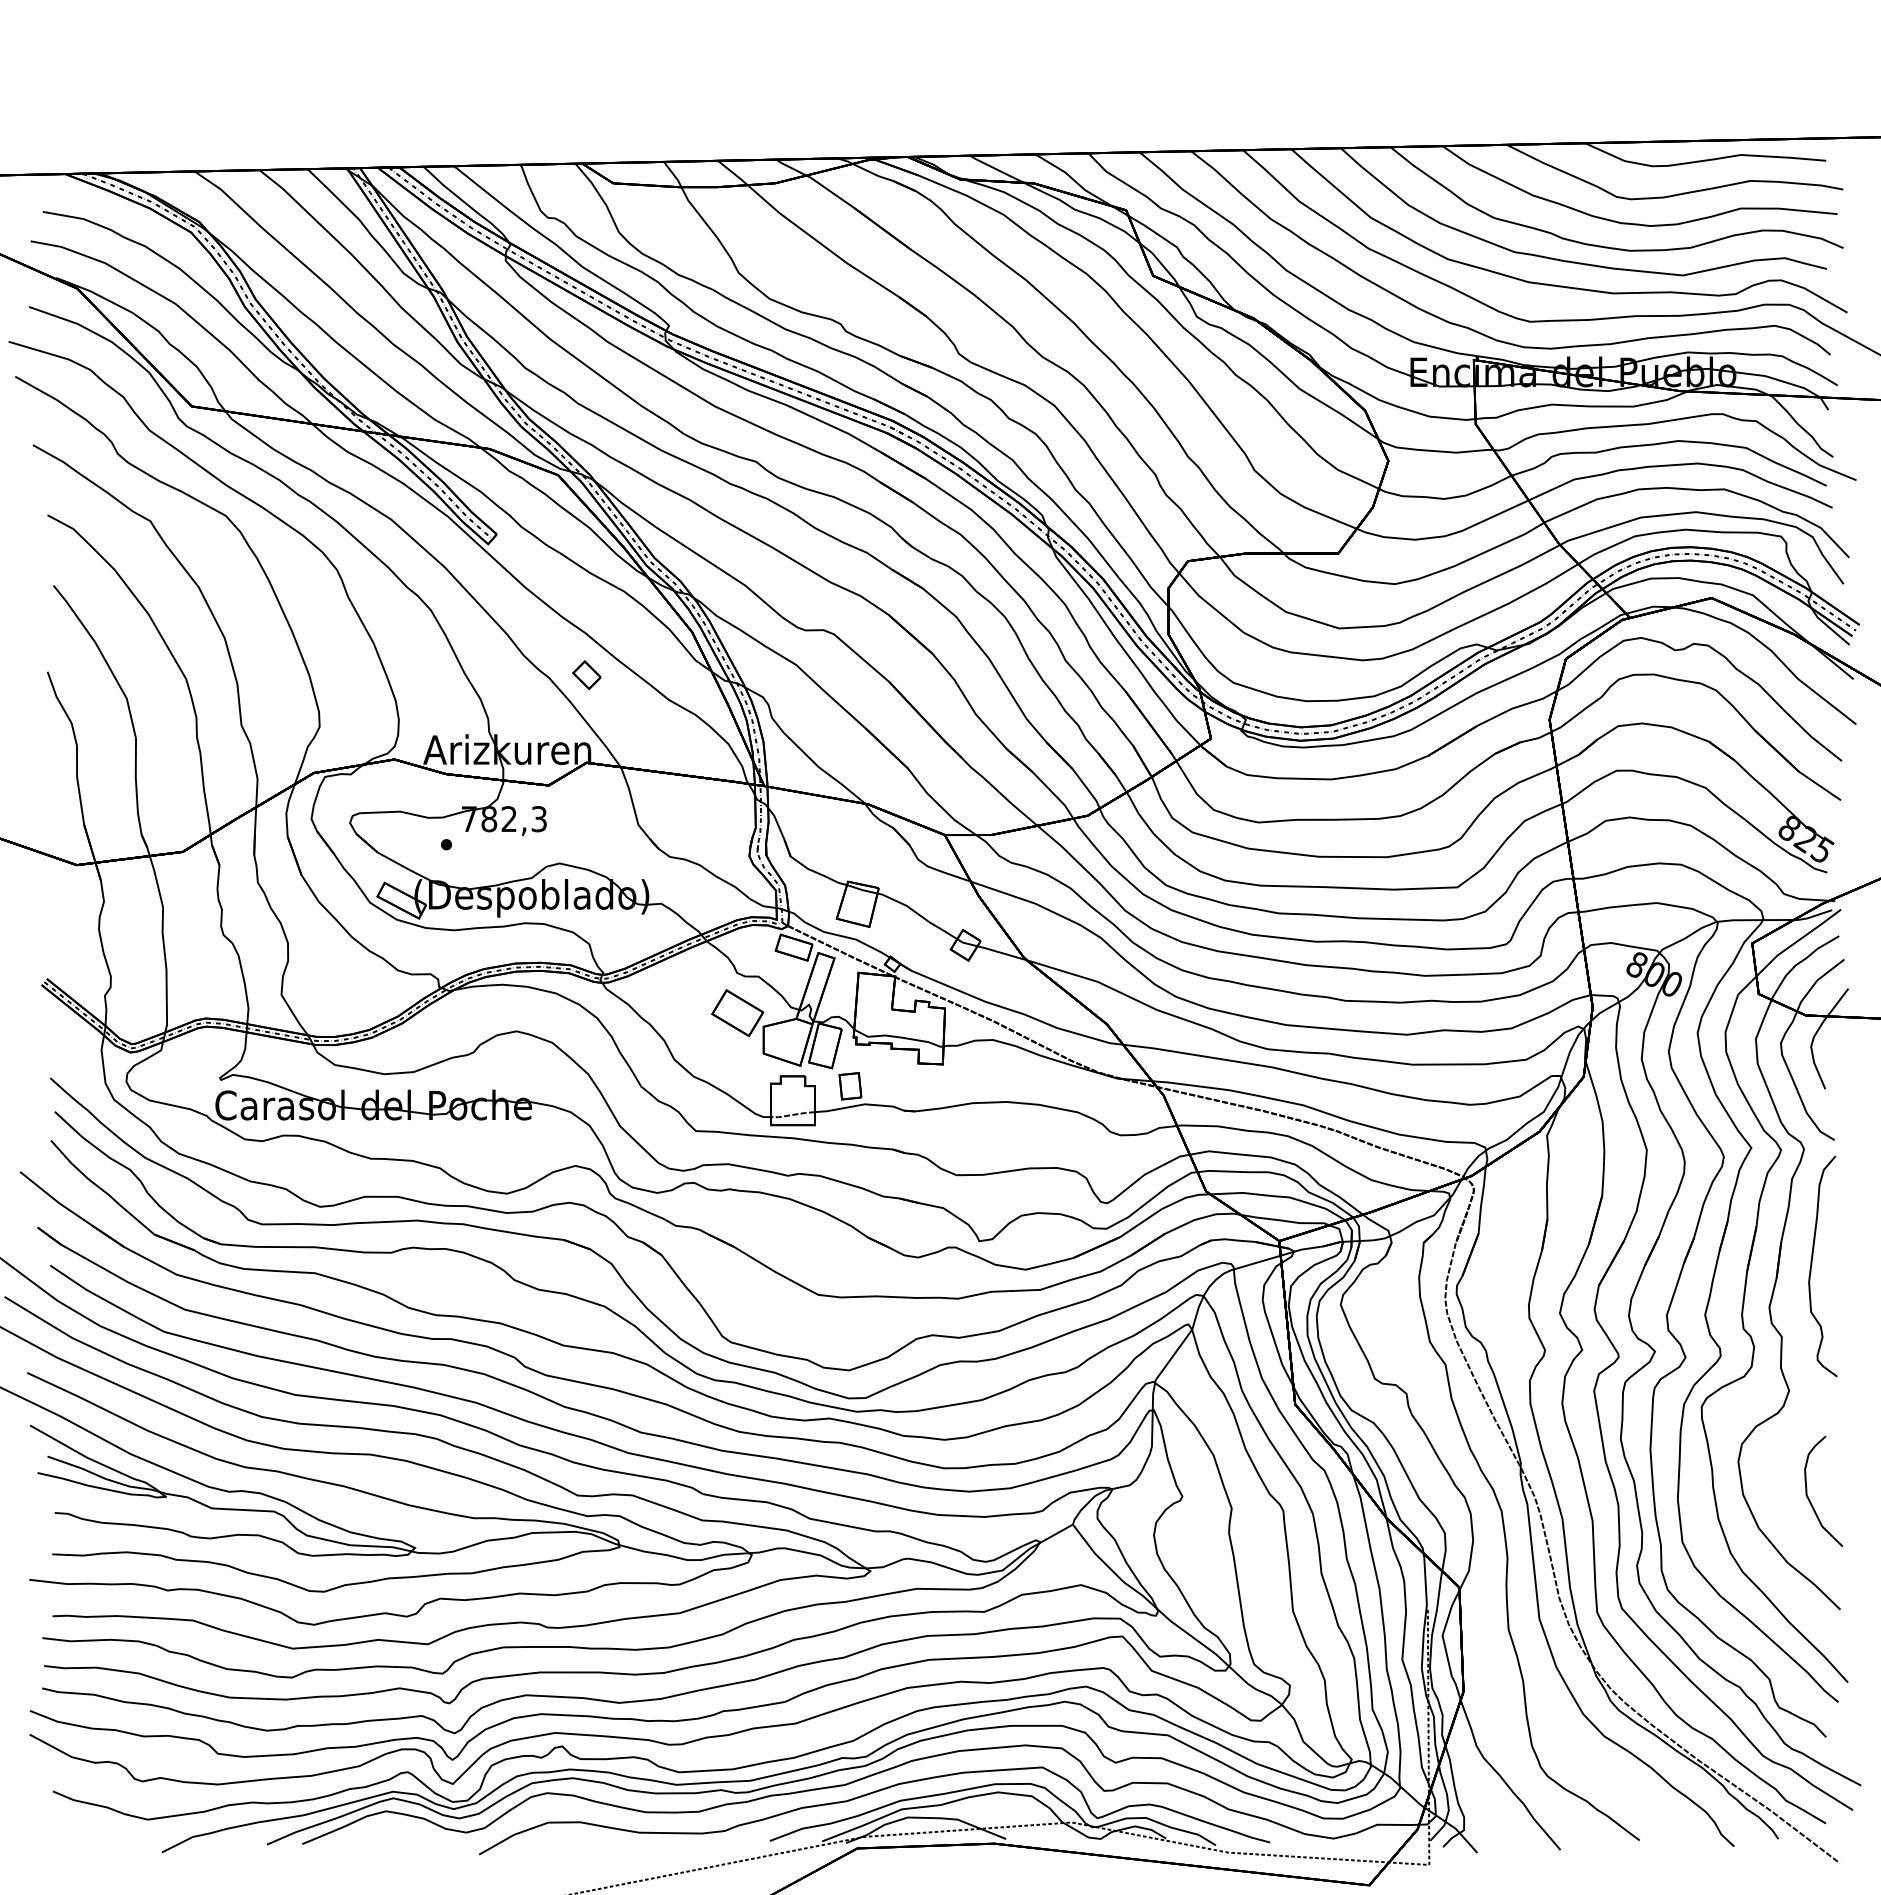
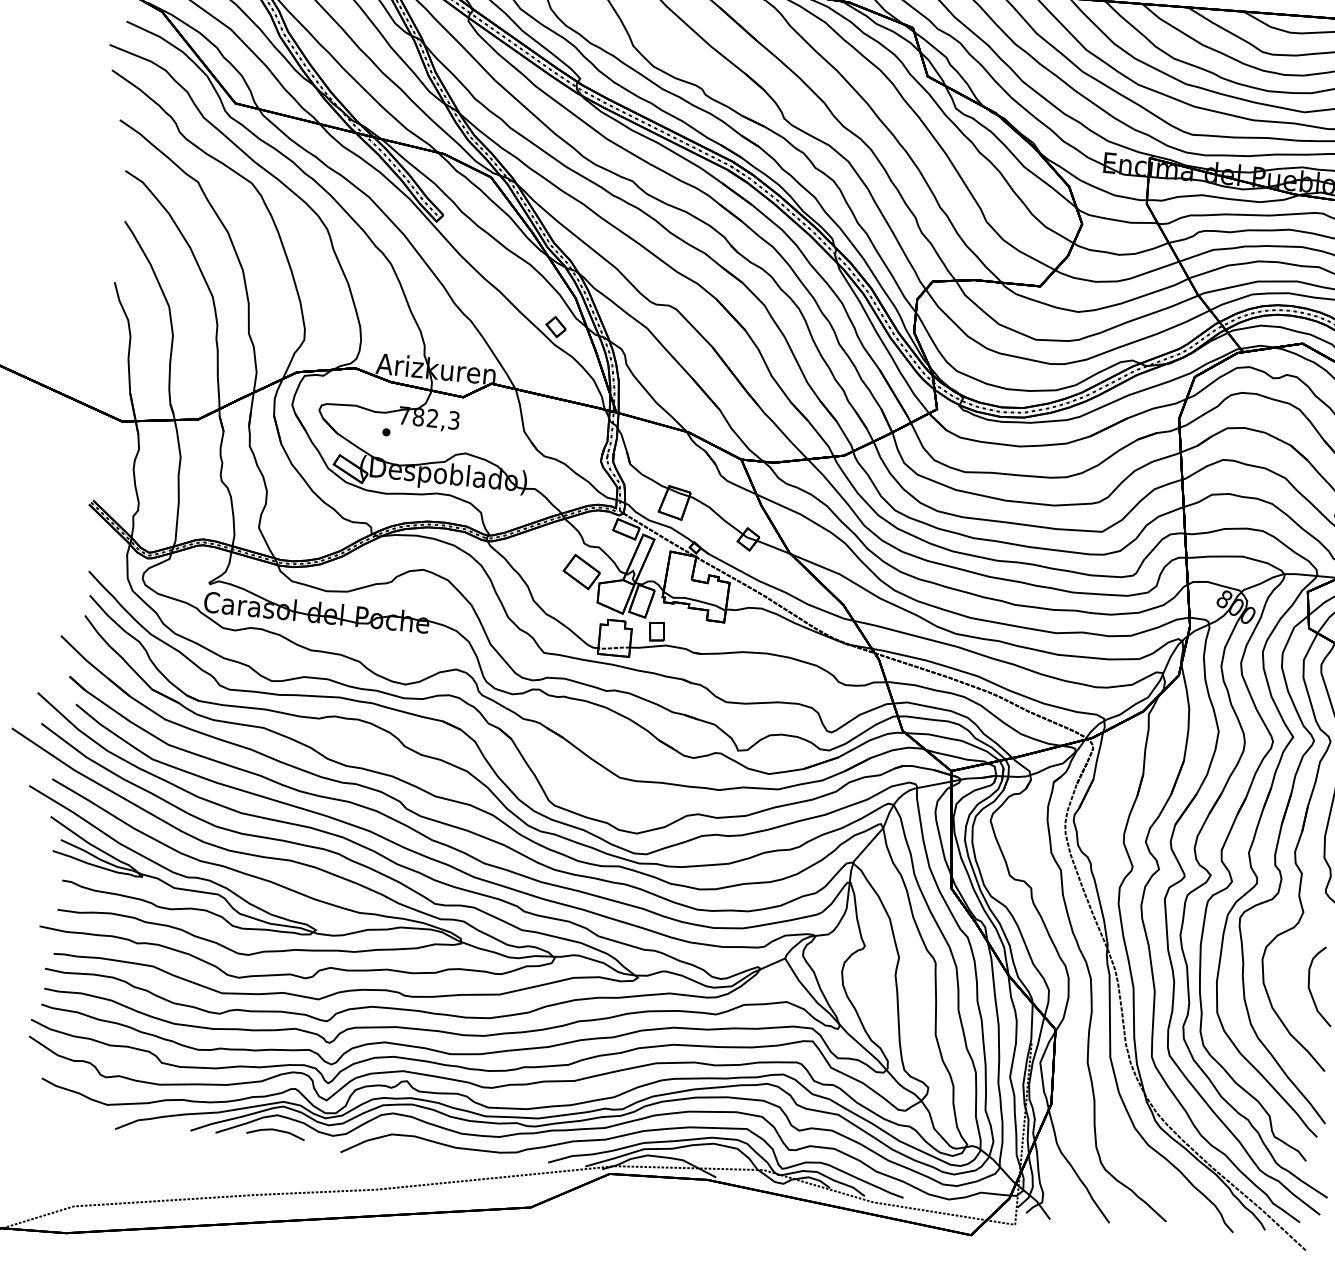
part: (586, 675) -> (555, 327), moved
line: (386, 1833) -> (276, 1131), added

